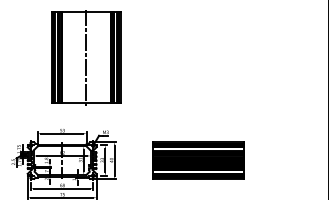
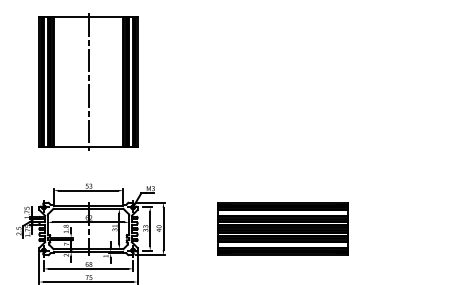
part: (86, 57) -> (88, 81), moved

